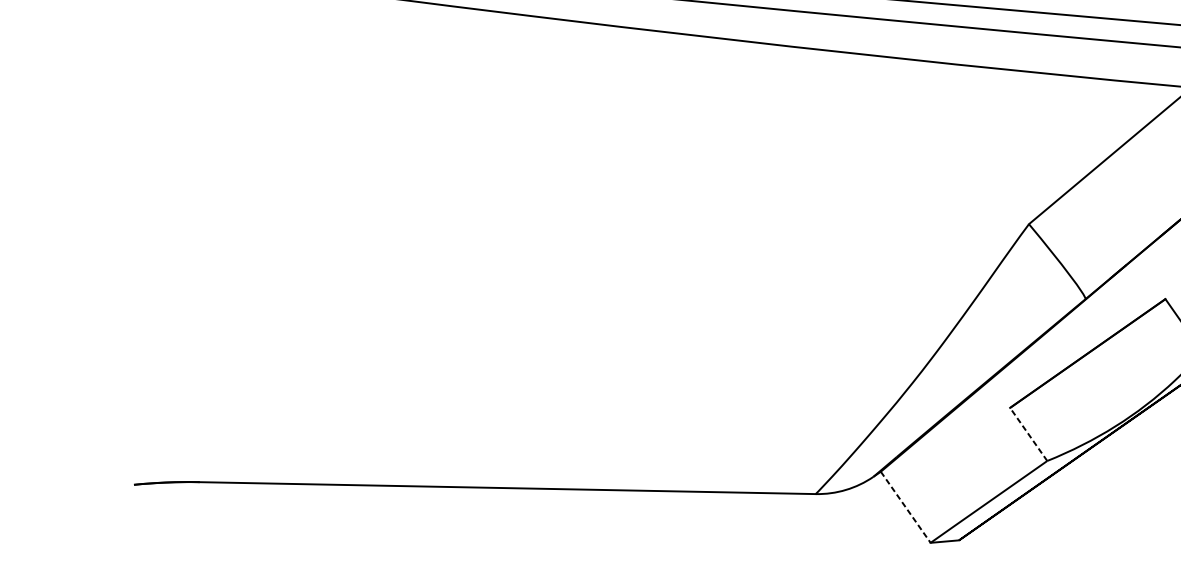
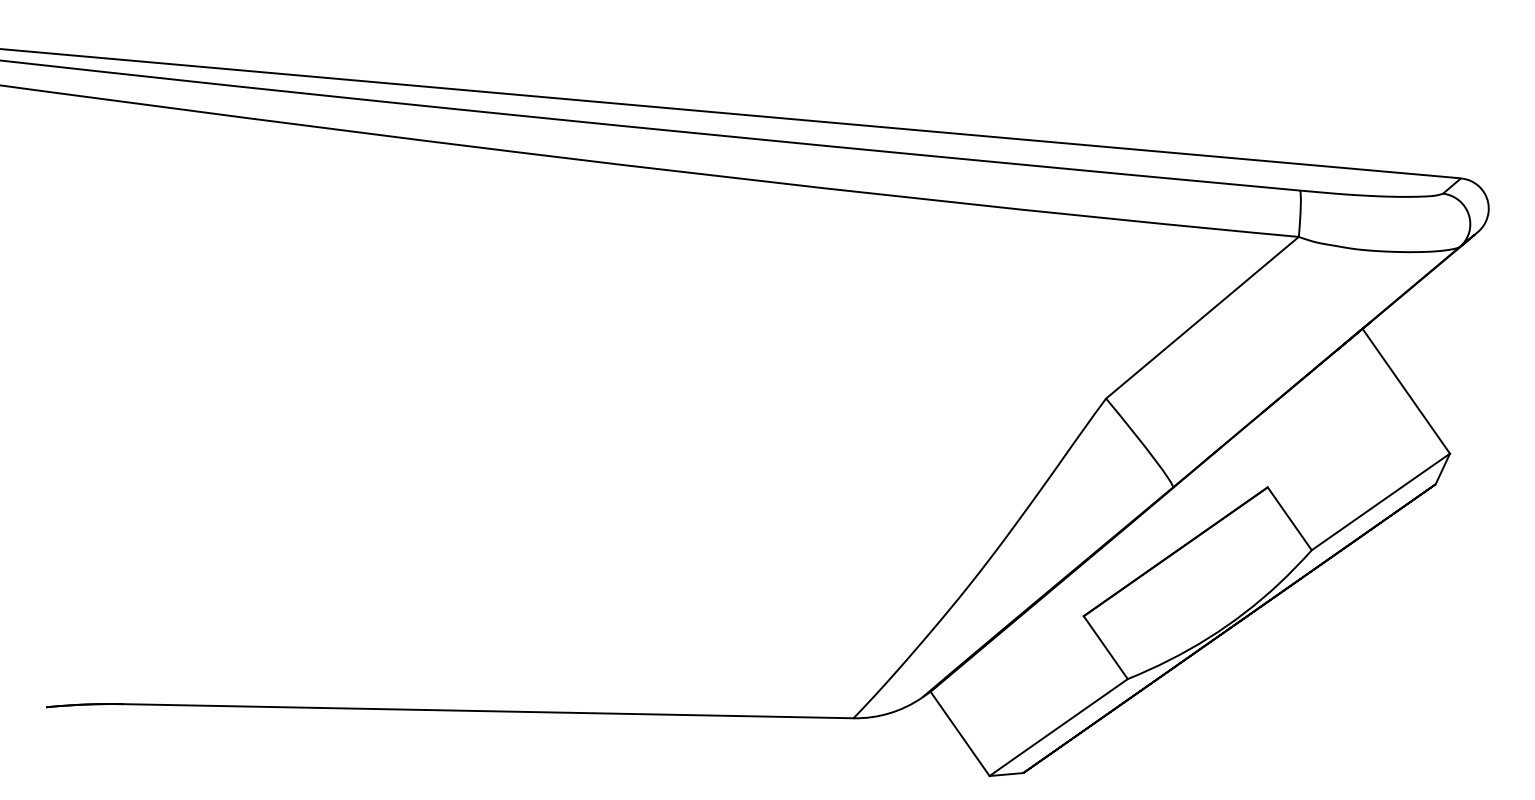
line: (1028, 434) -> (1105, 647), dashed -> solid
line: (906, 507) -> (960, 734), dashed -> solid

